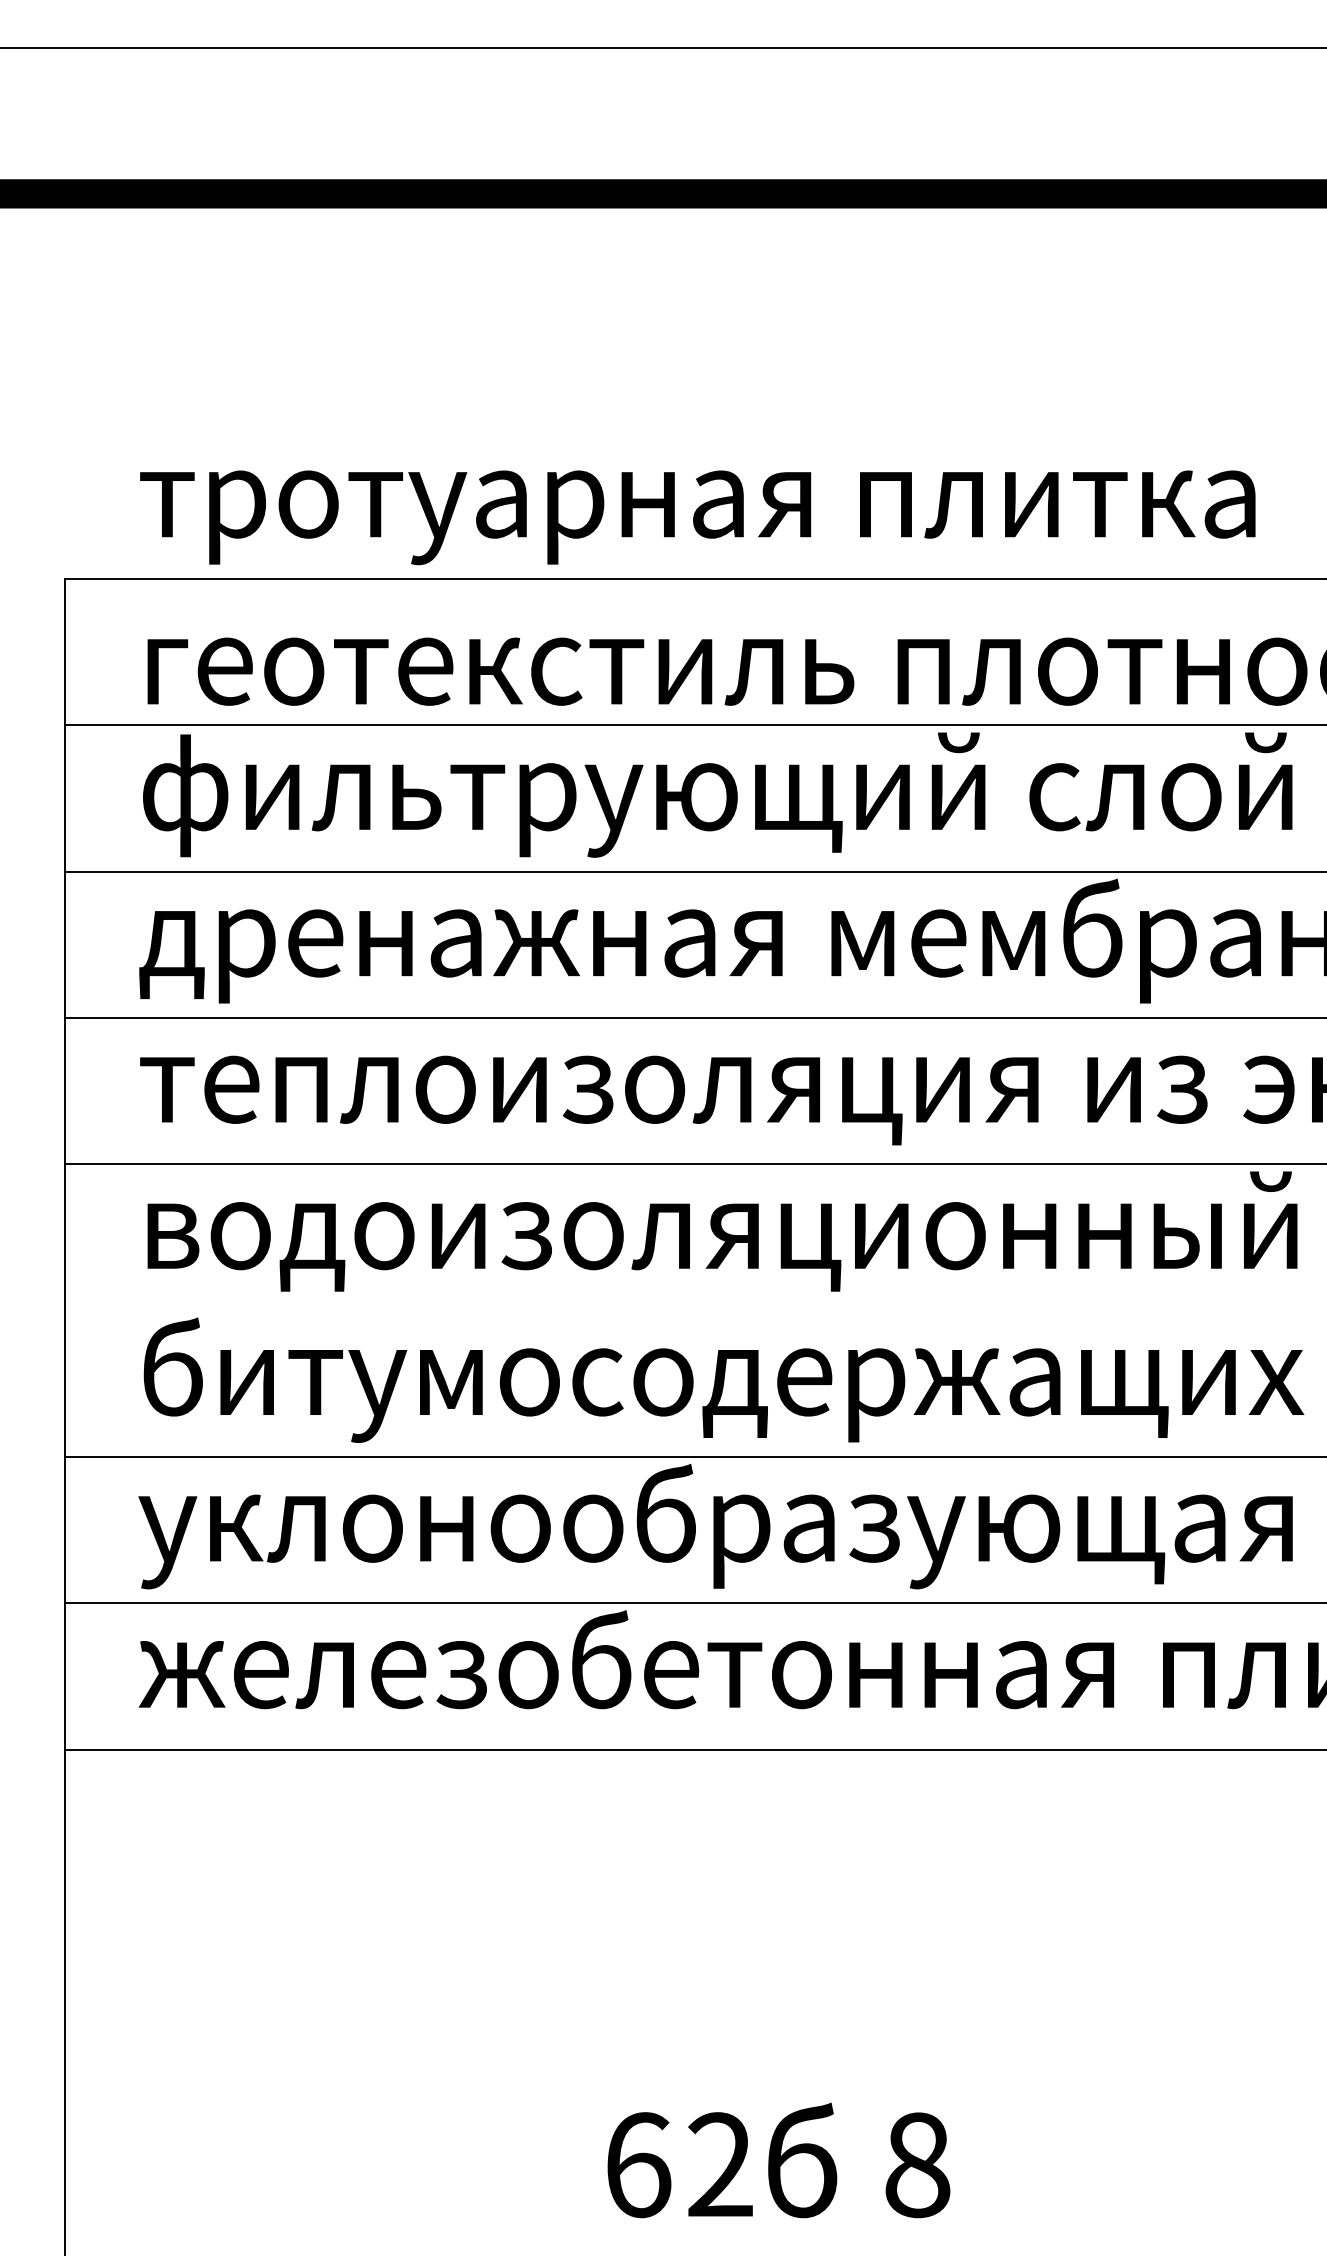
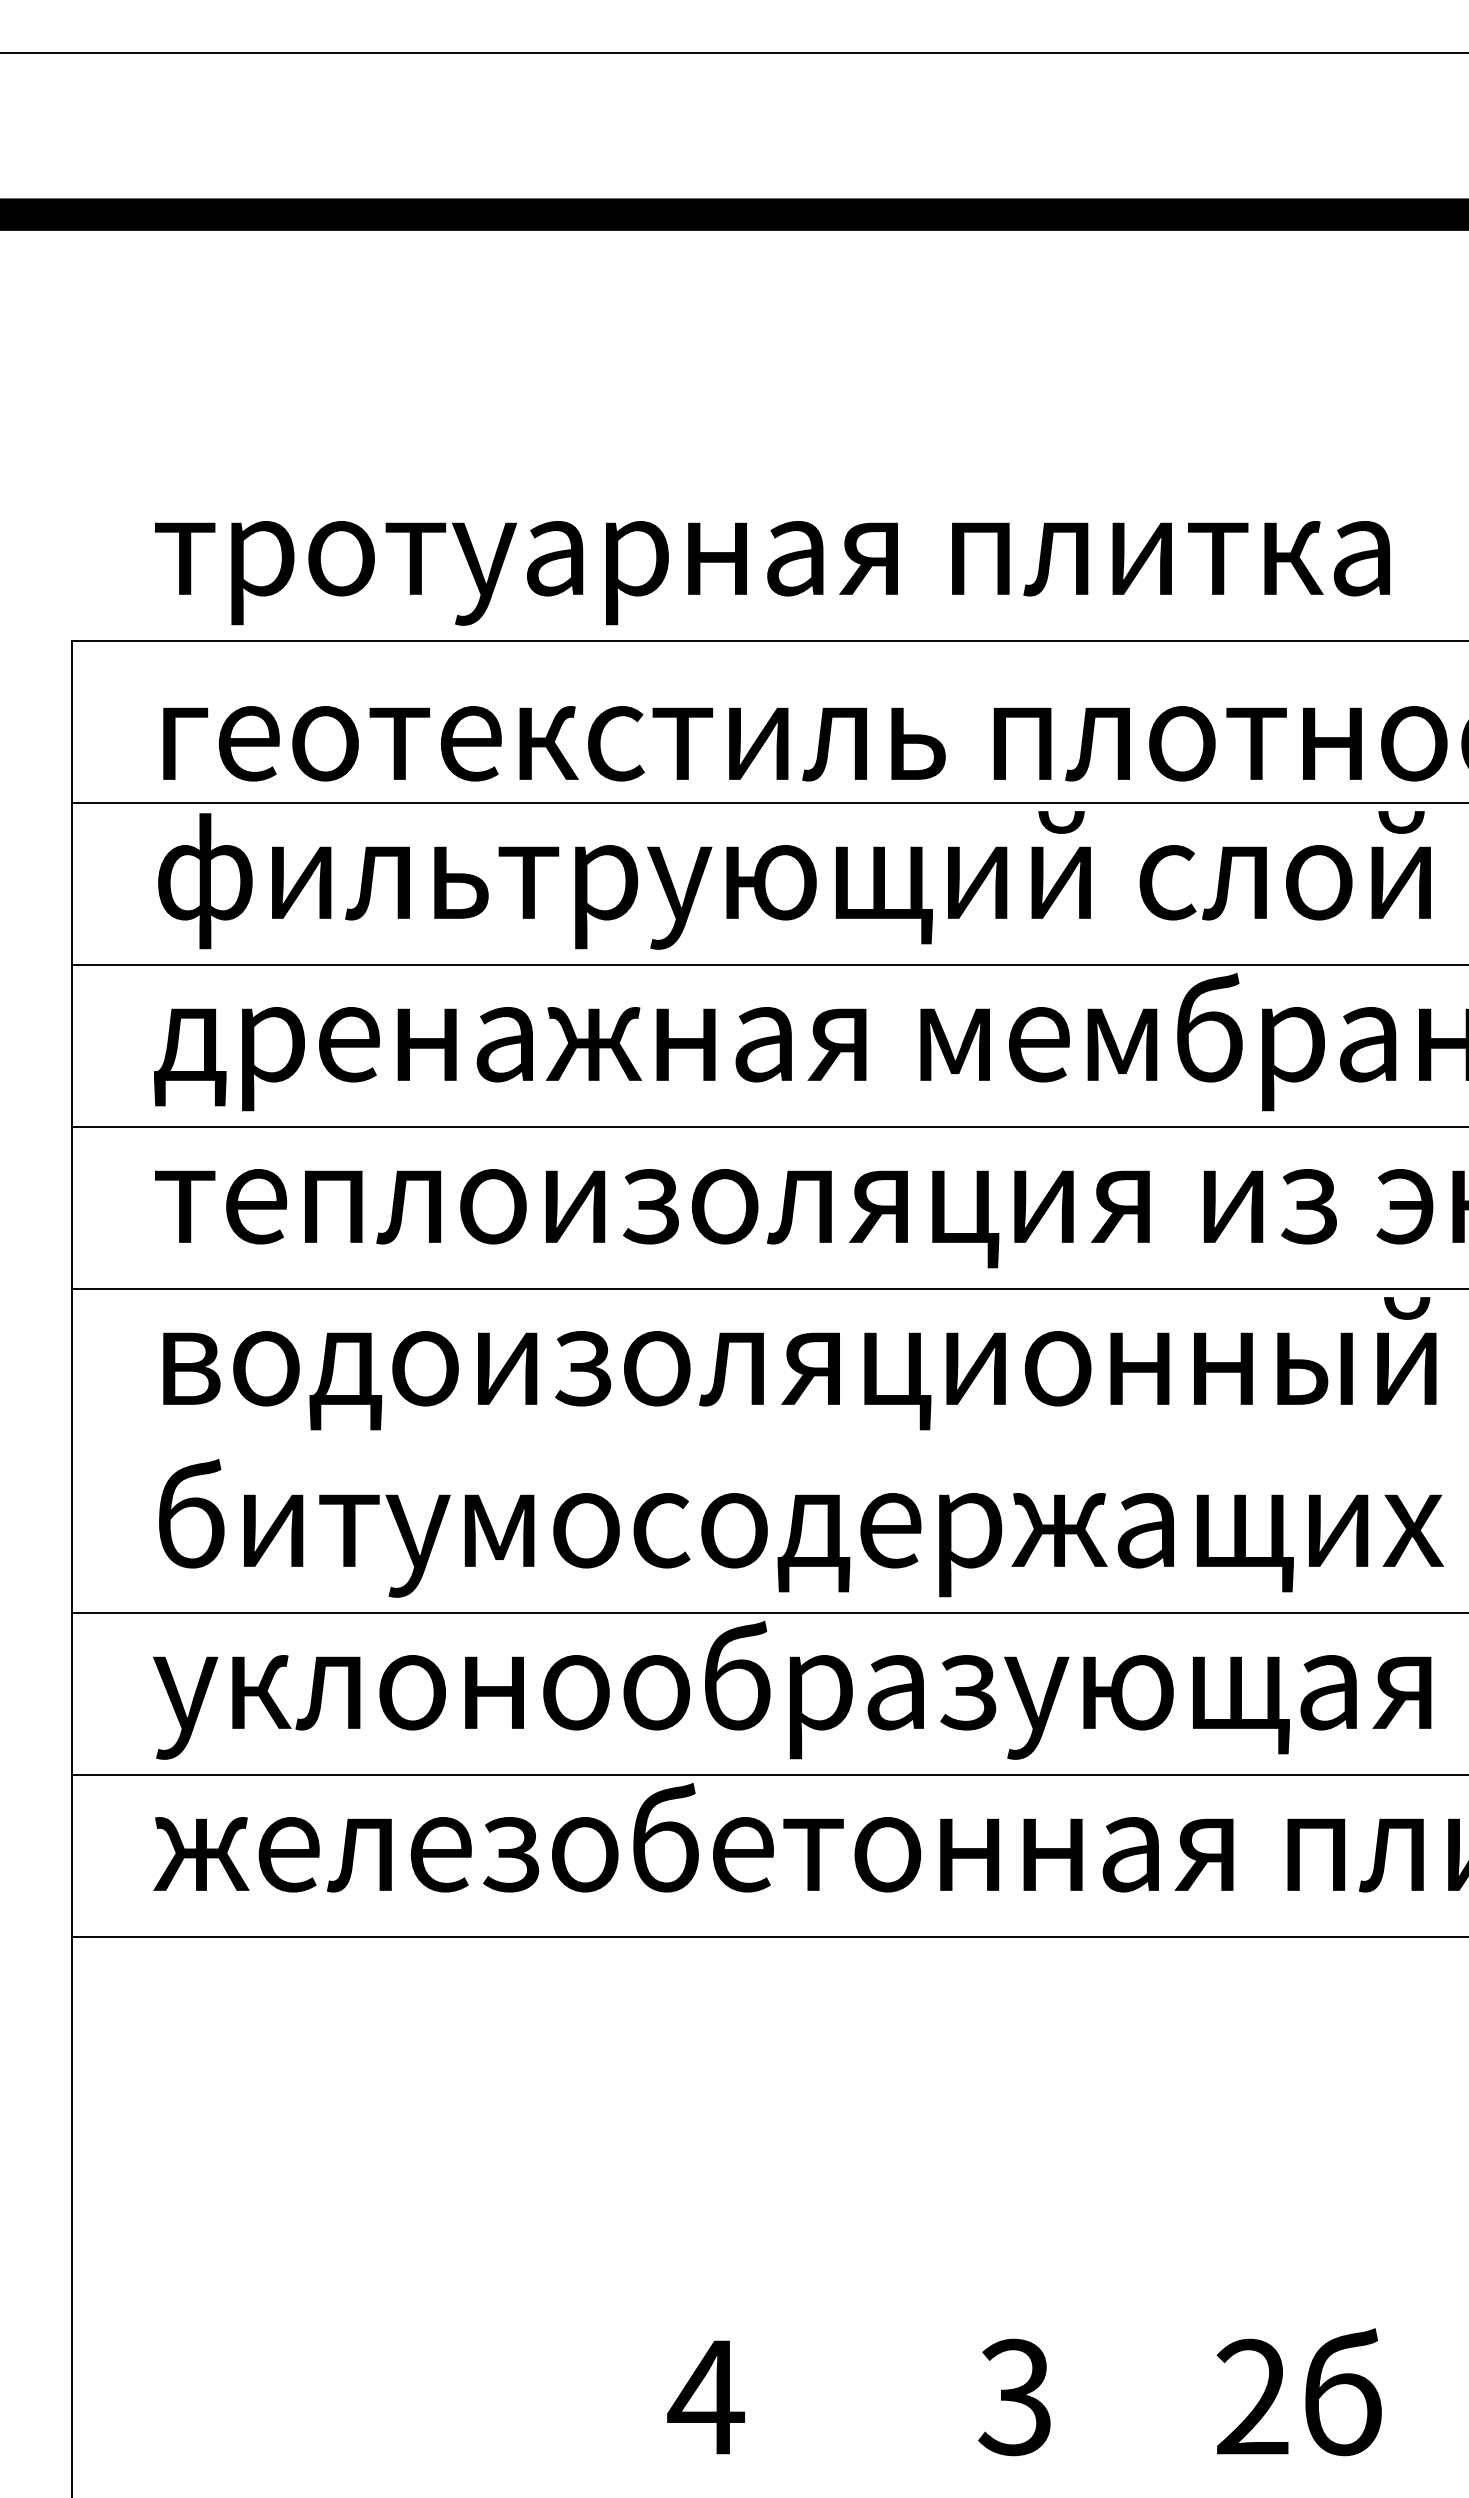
text: (761, 2160) -> (1298, 2392), moved
text: (638, 2165) -> (706, 2397), 6 -> 4
text: (917, 2165) -> (1015, 2397), 8 -> 3

